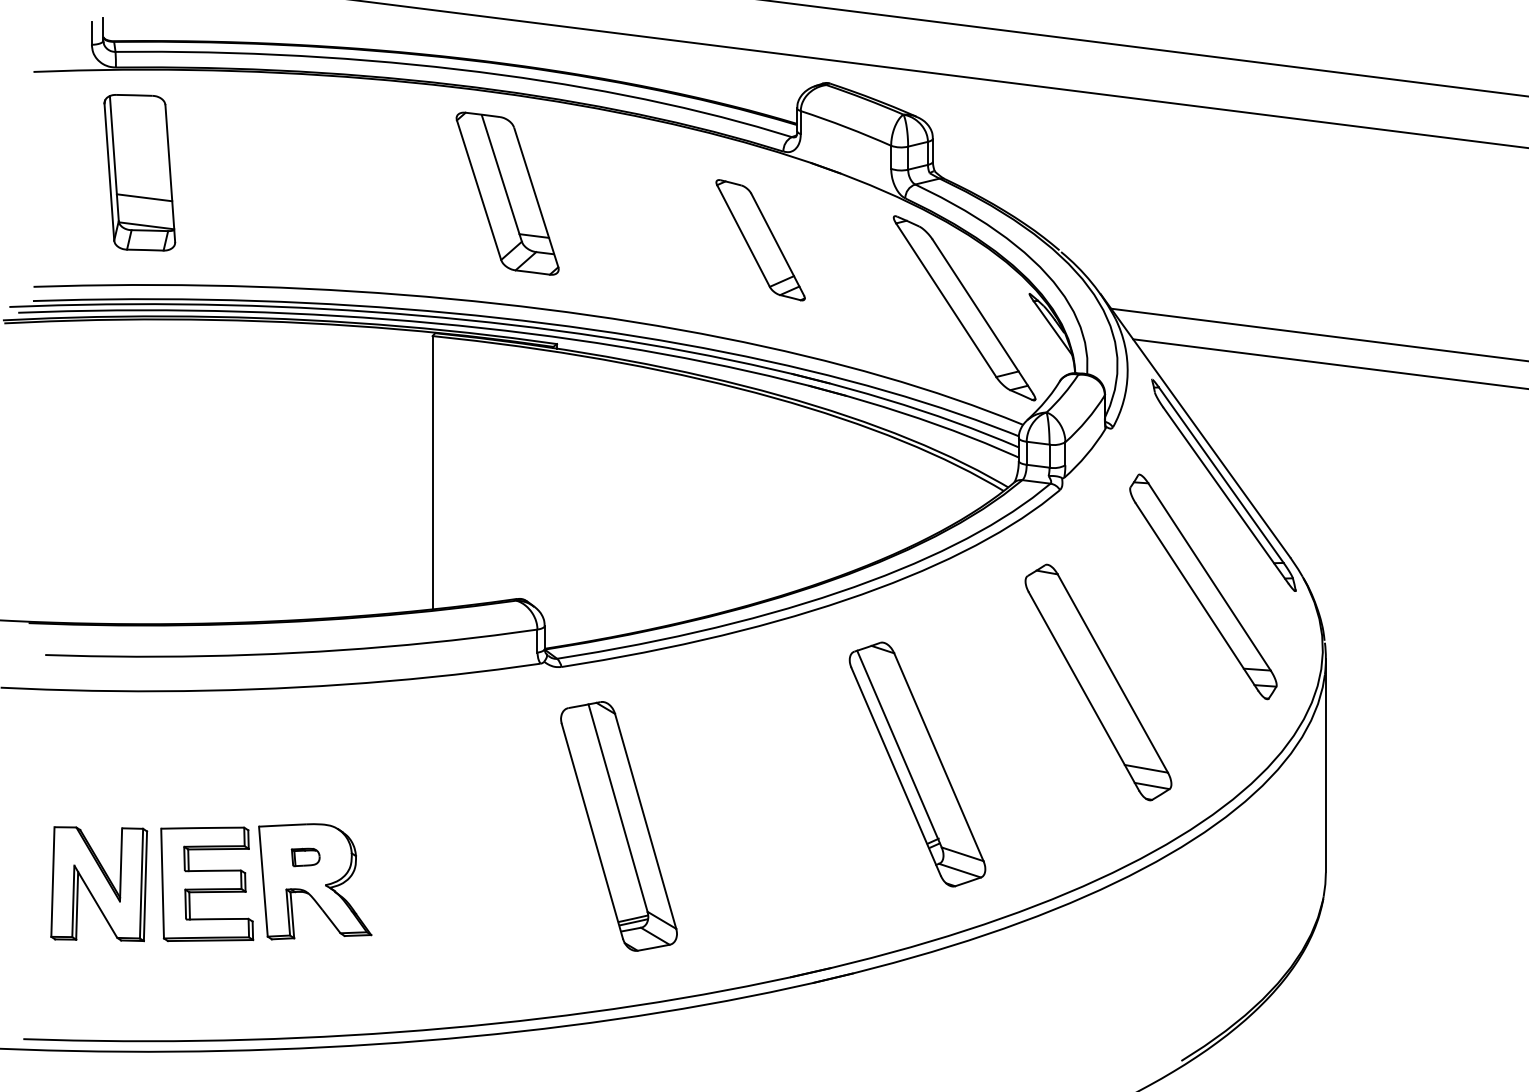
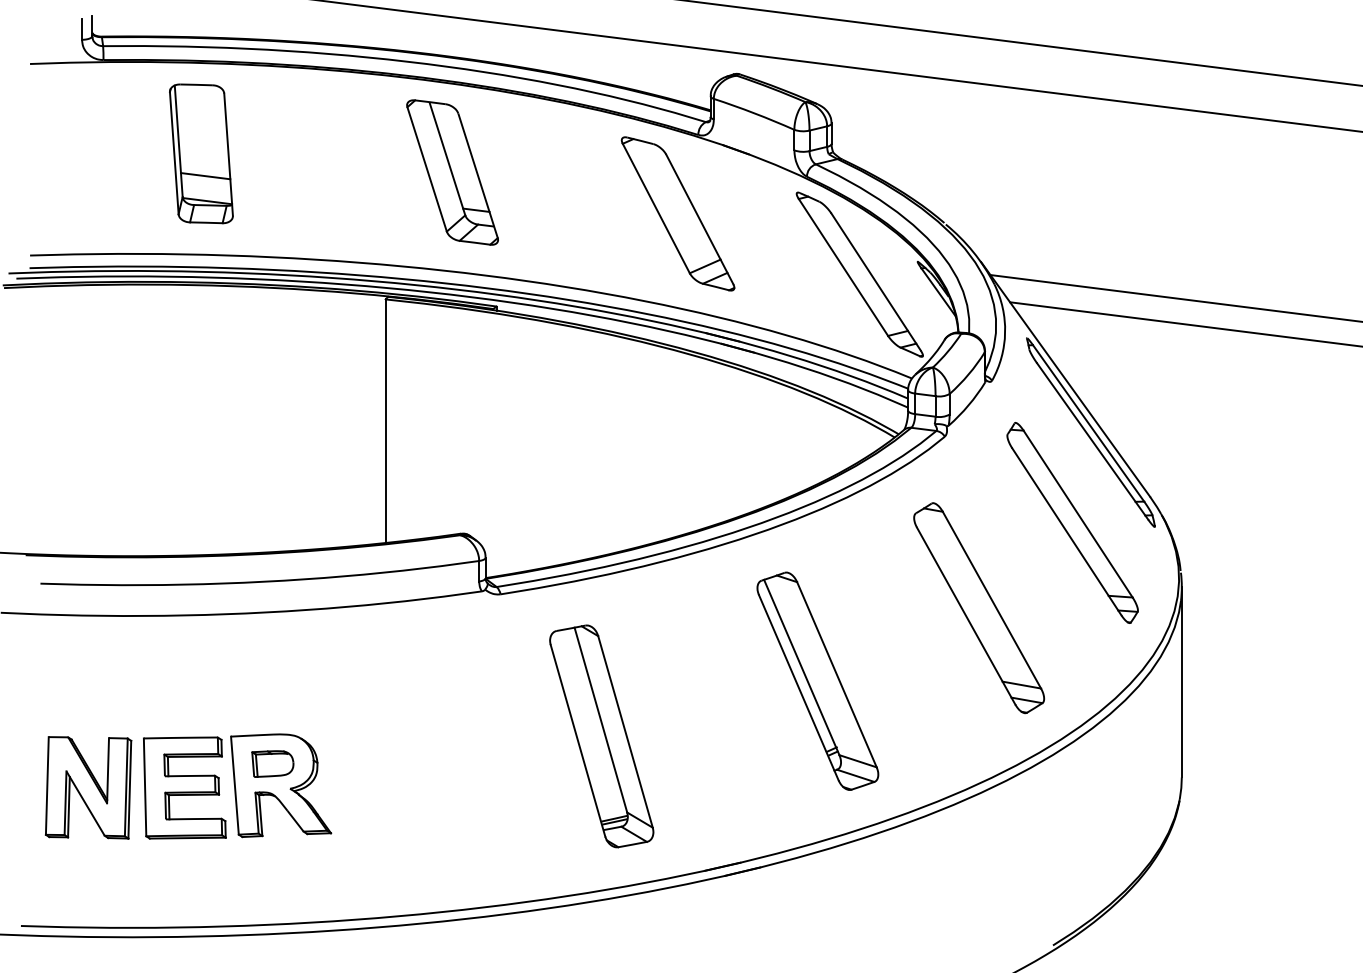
part: (139, 172) -> (201, 153), moved
part: (760, 240) -> (677, 214), size x1.43
part: (618, 826) -> (601, 736), moved
part: (305, 857) -> (272, 764), size x1.67

